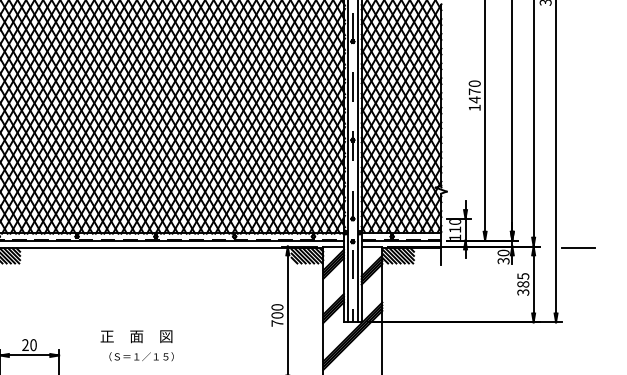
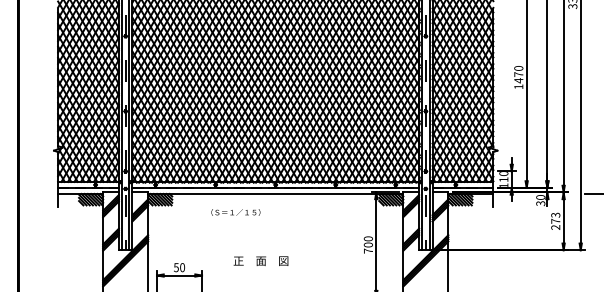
text: (522, 283) -> (555, 220), 385 -> 273
text: (25, 344) -> (176, 267), 20 -> 50
text: (141, 356) -> (235, 212), moved

